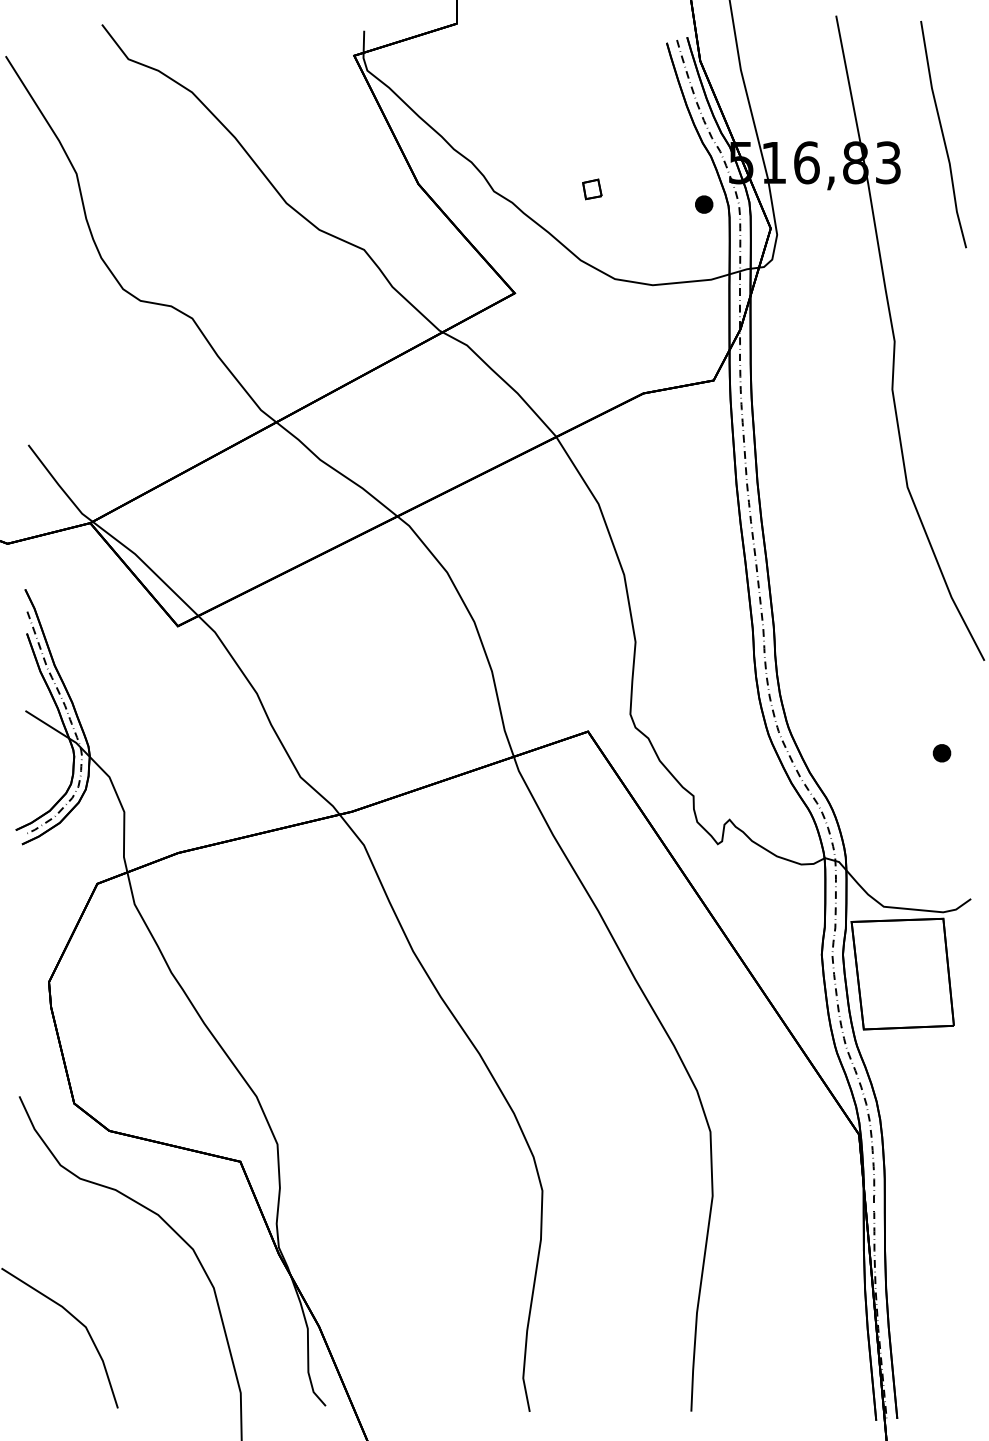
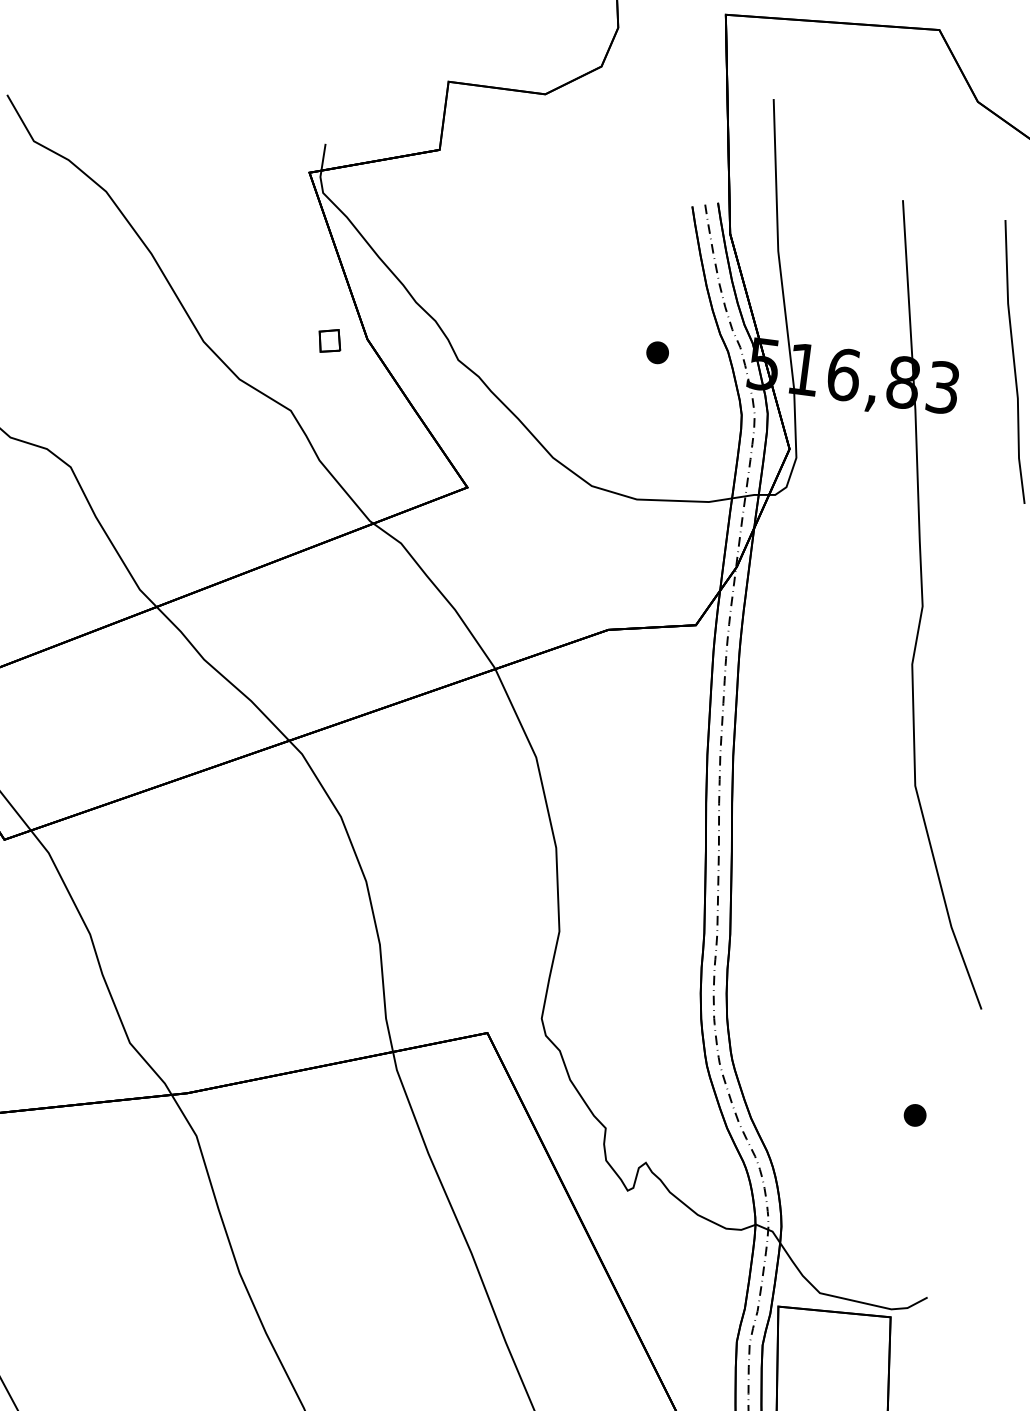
part: (592, 189) -> (330, 341), moved
part: (704, 204) -> (658, 352), moved

